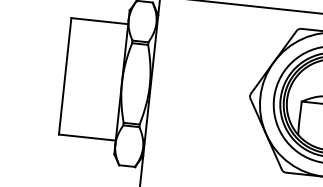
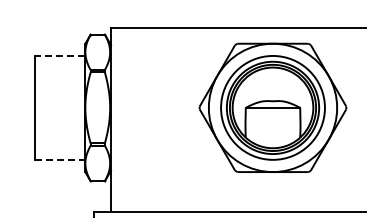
line: (99, 20) -> (59, 55), solid -> dashed
line: (87, 137) -> (60, 159), solid -> dashed

